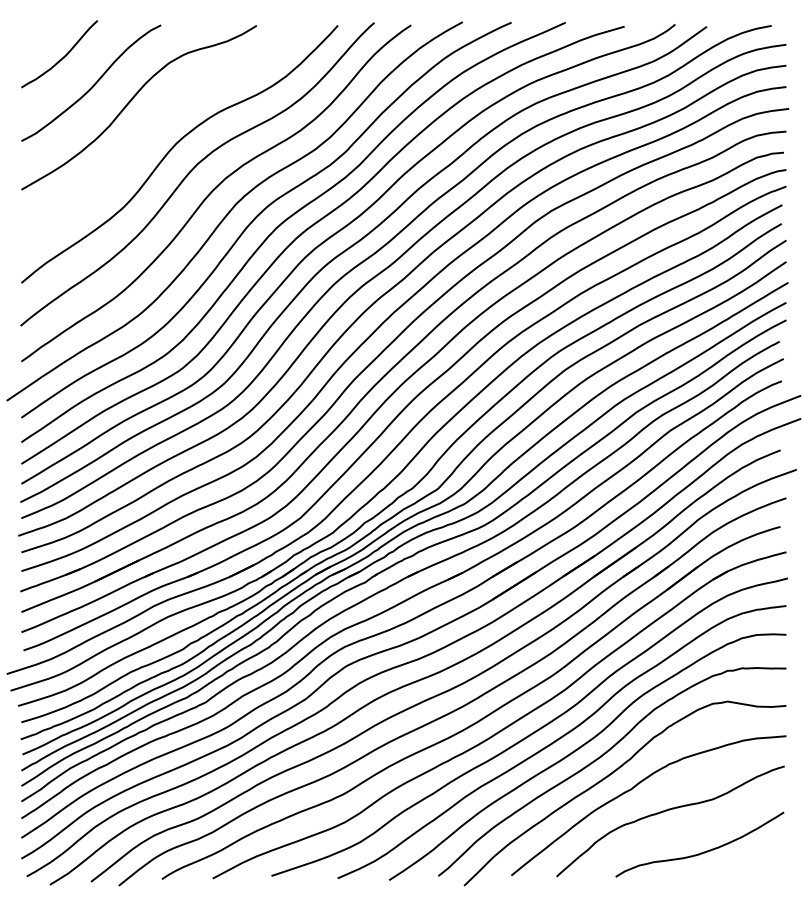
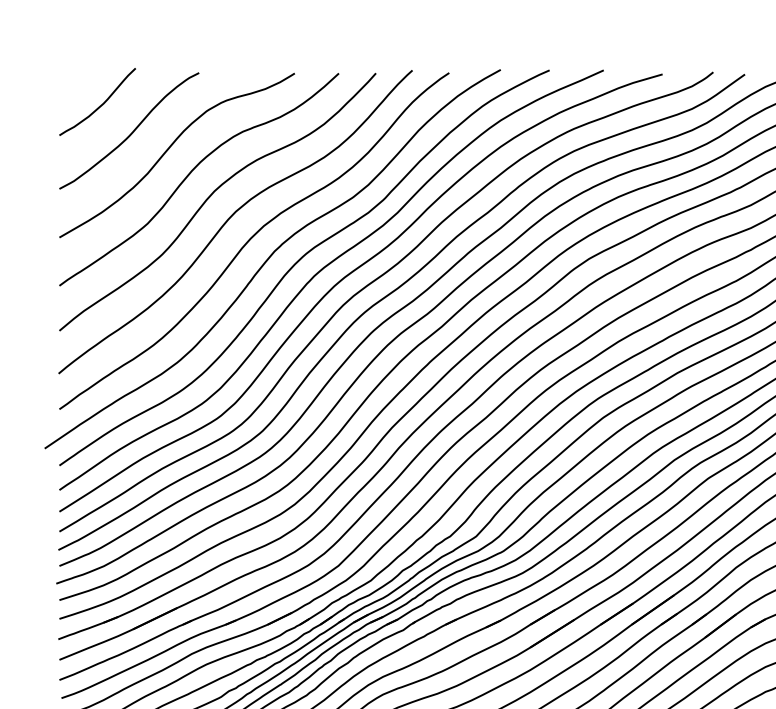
curve: (154, 124) -> (192, 172), added

